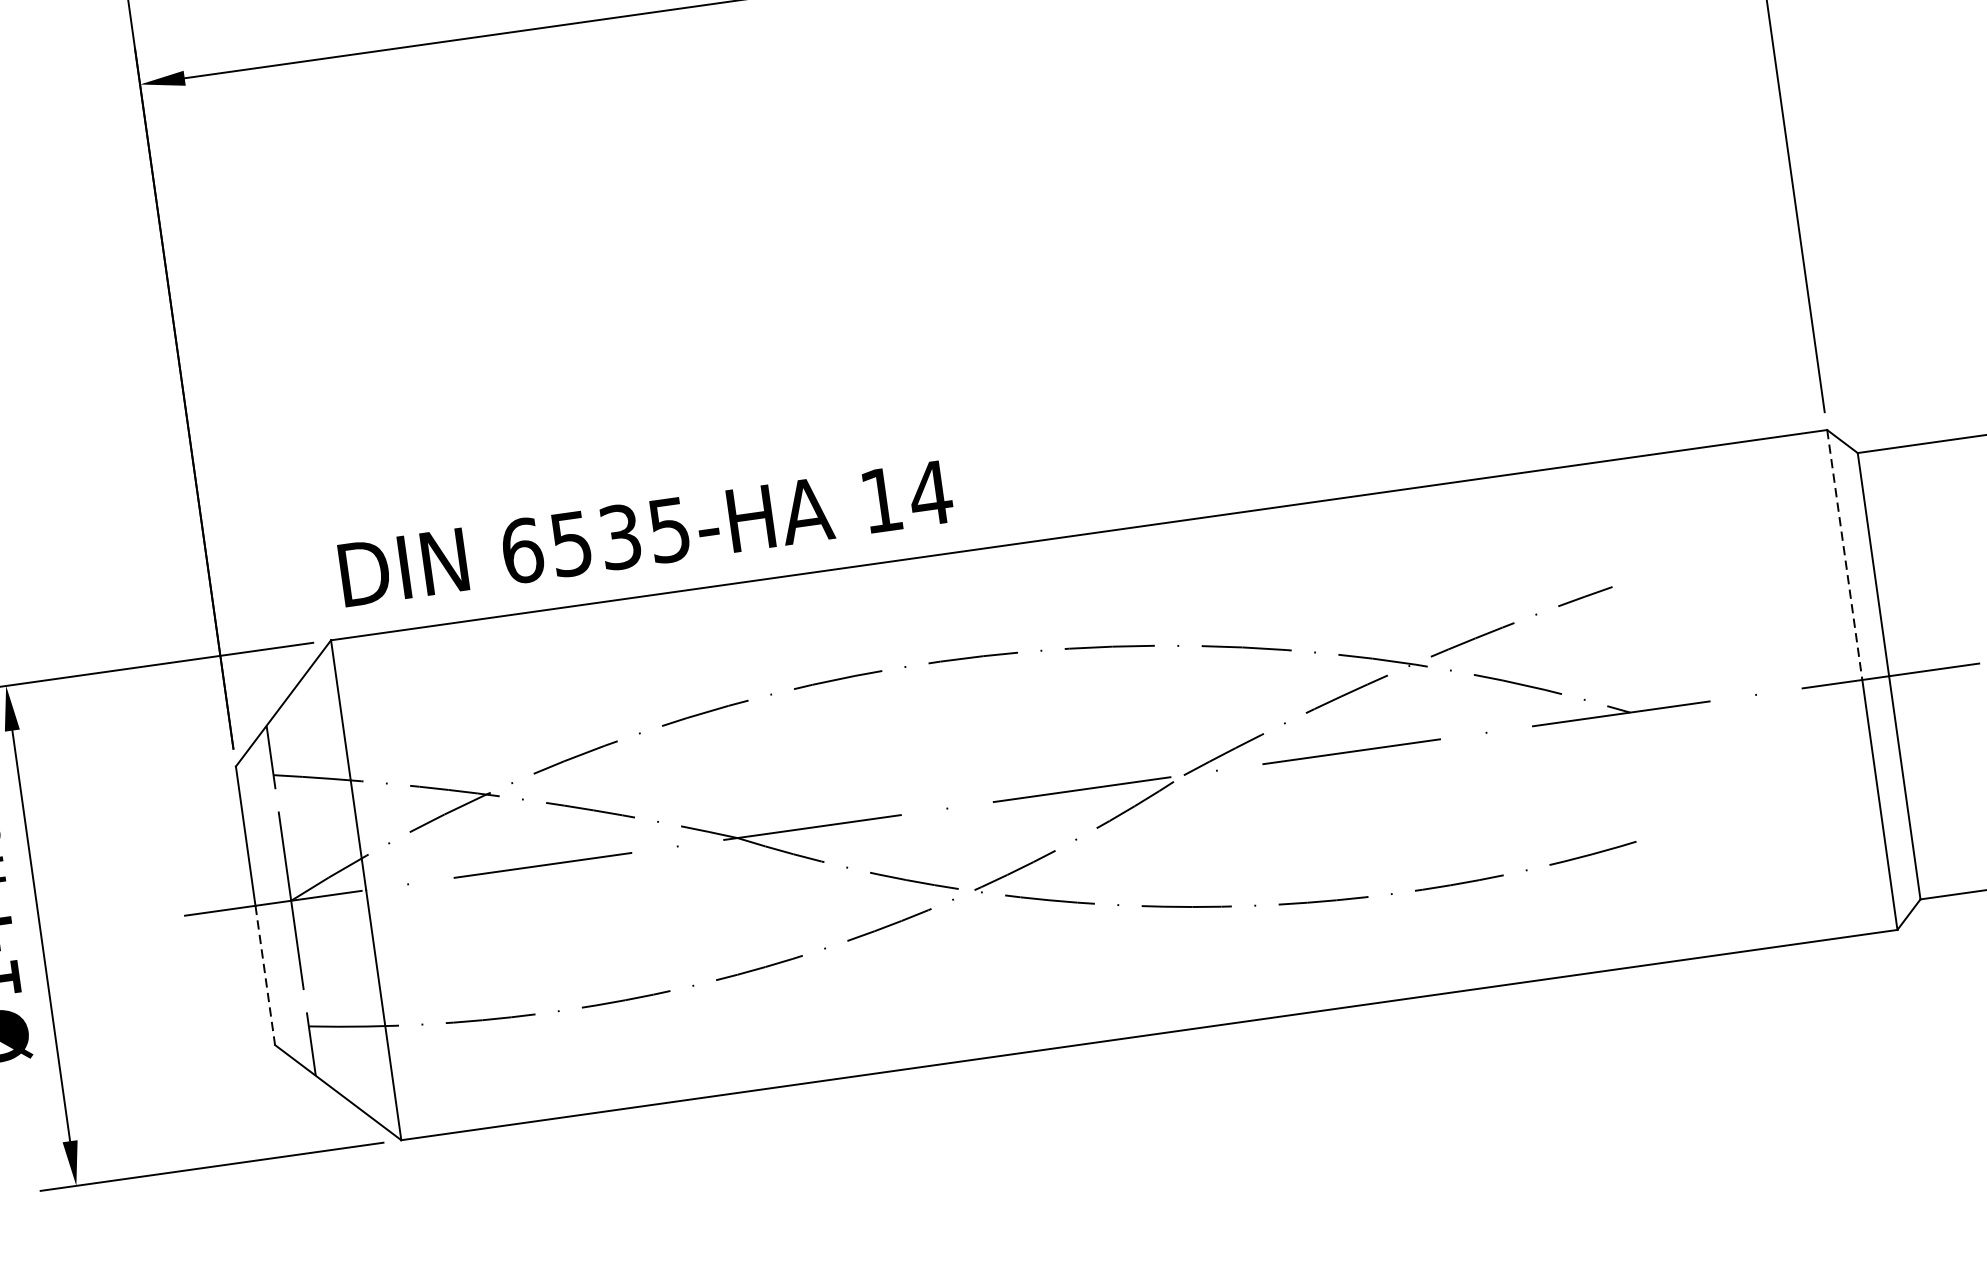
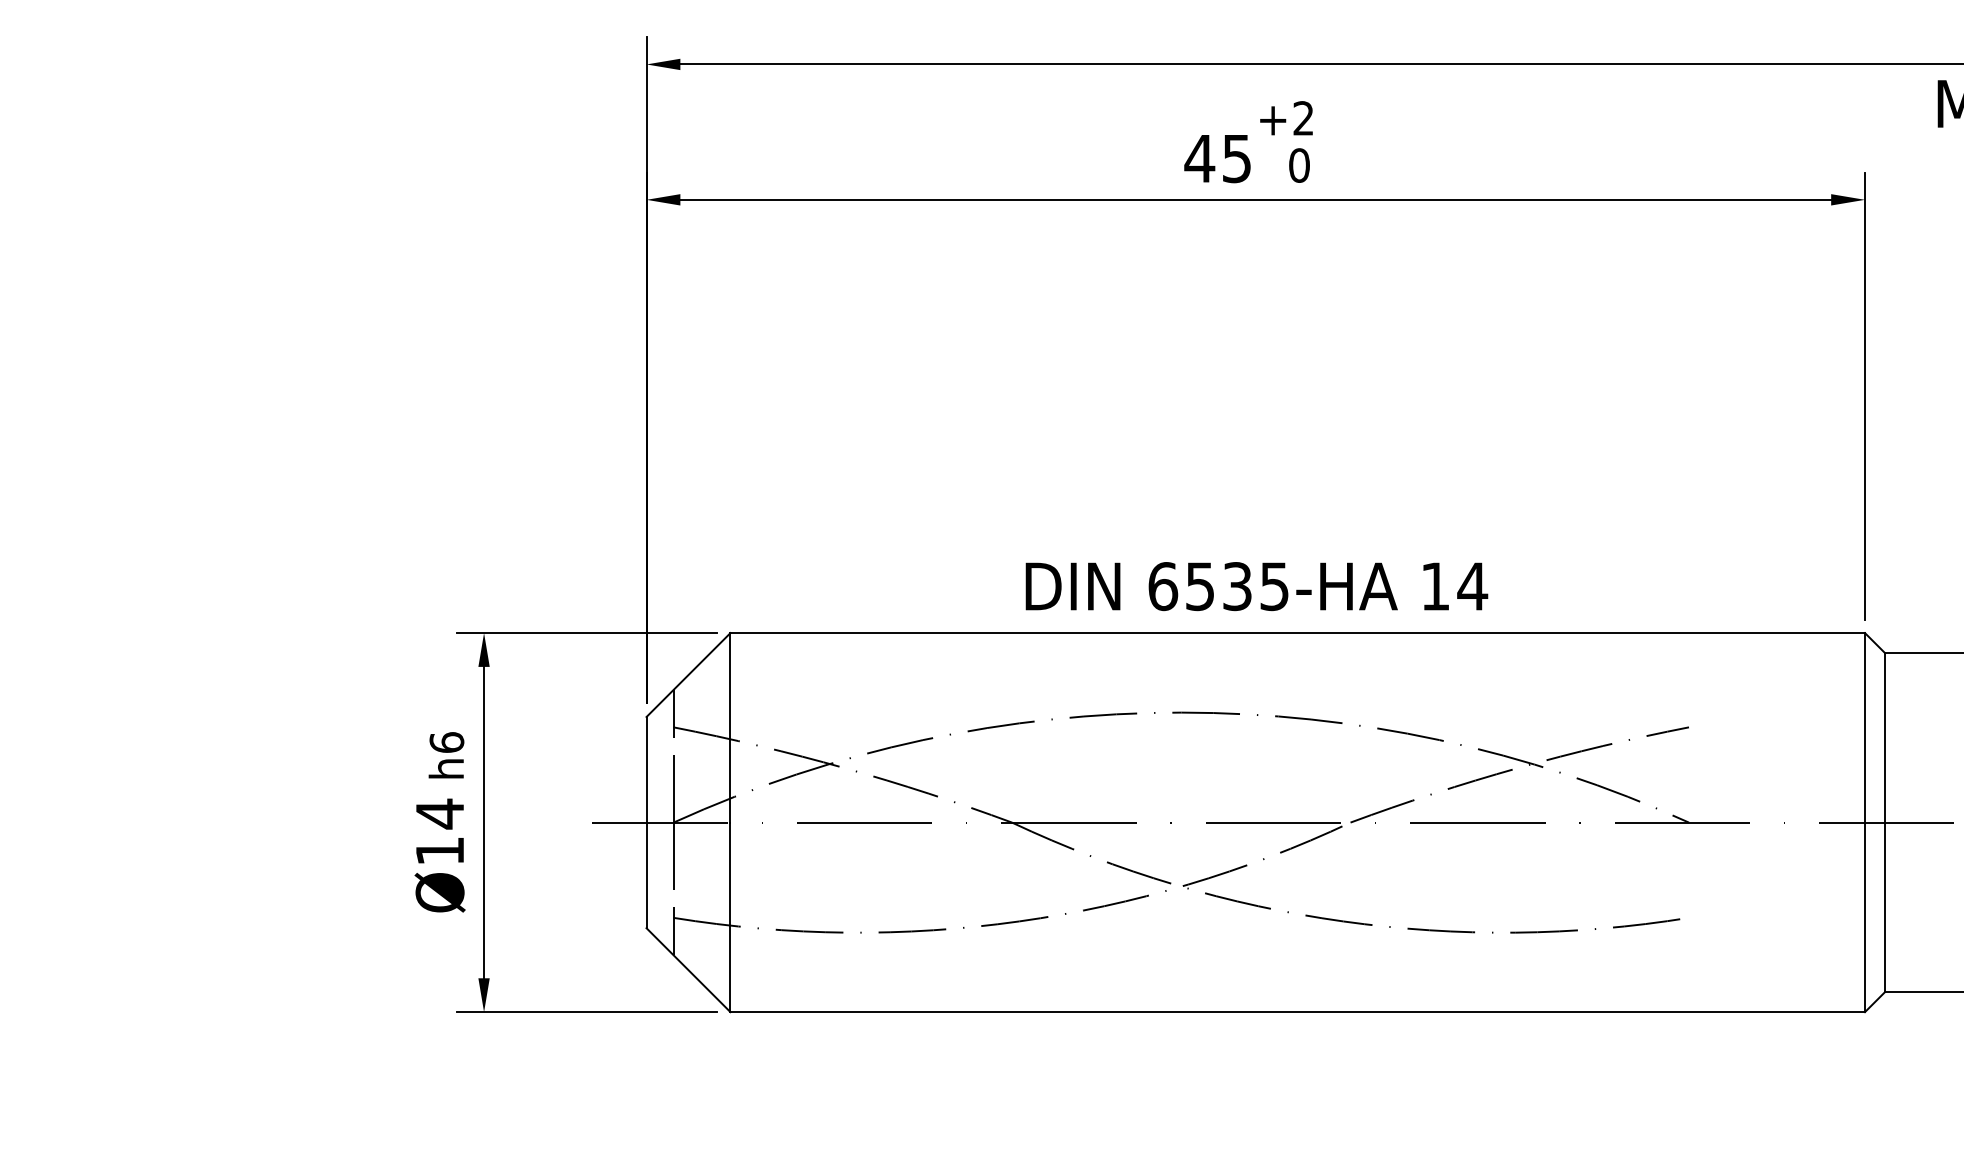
text: (645, 533) -> (1256, 586), moved
line: (1845, 554) -> (1865, 727), dashed -> solid
line: (265, 975) -> (646, 875), dashed -> solid

